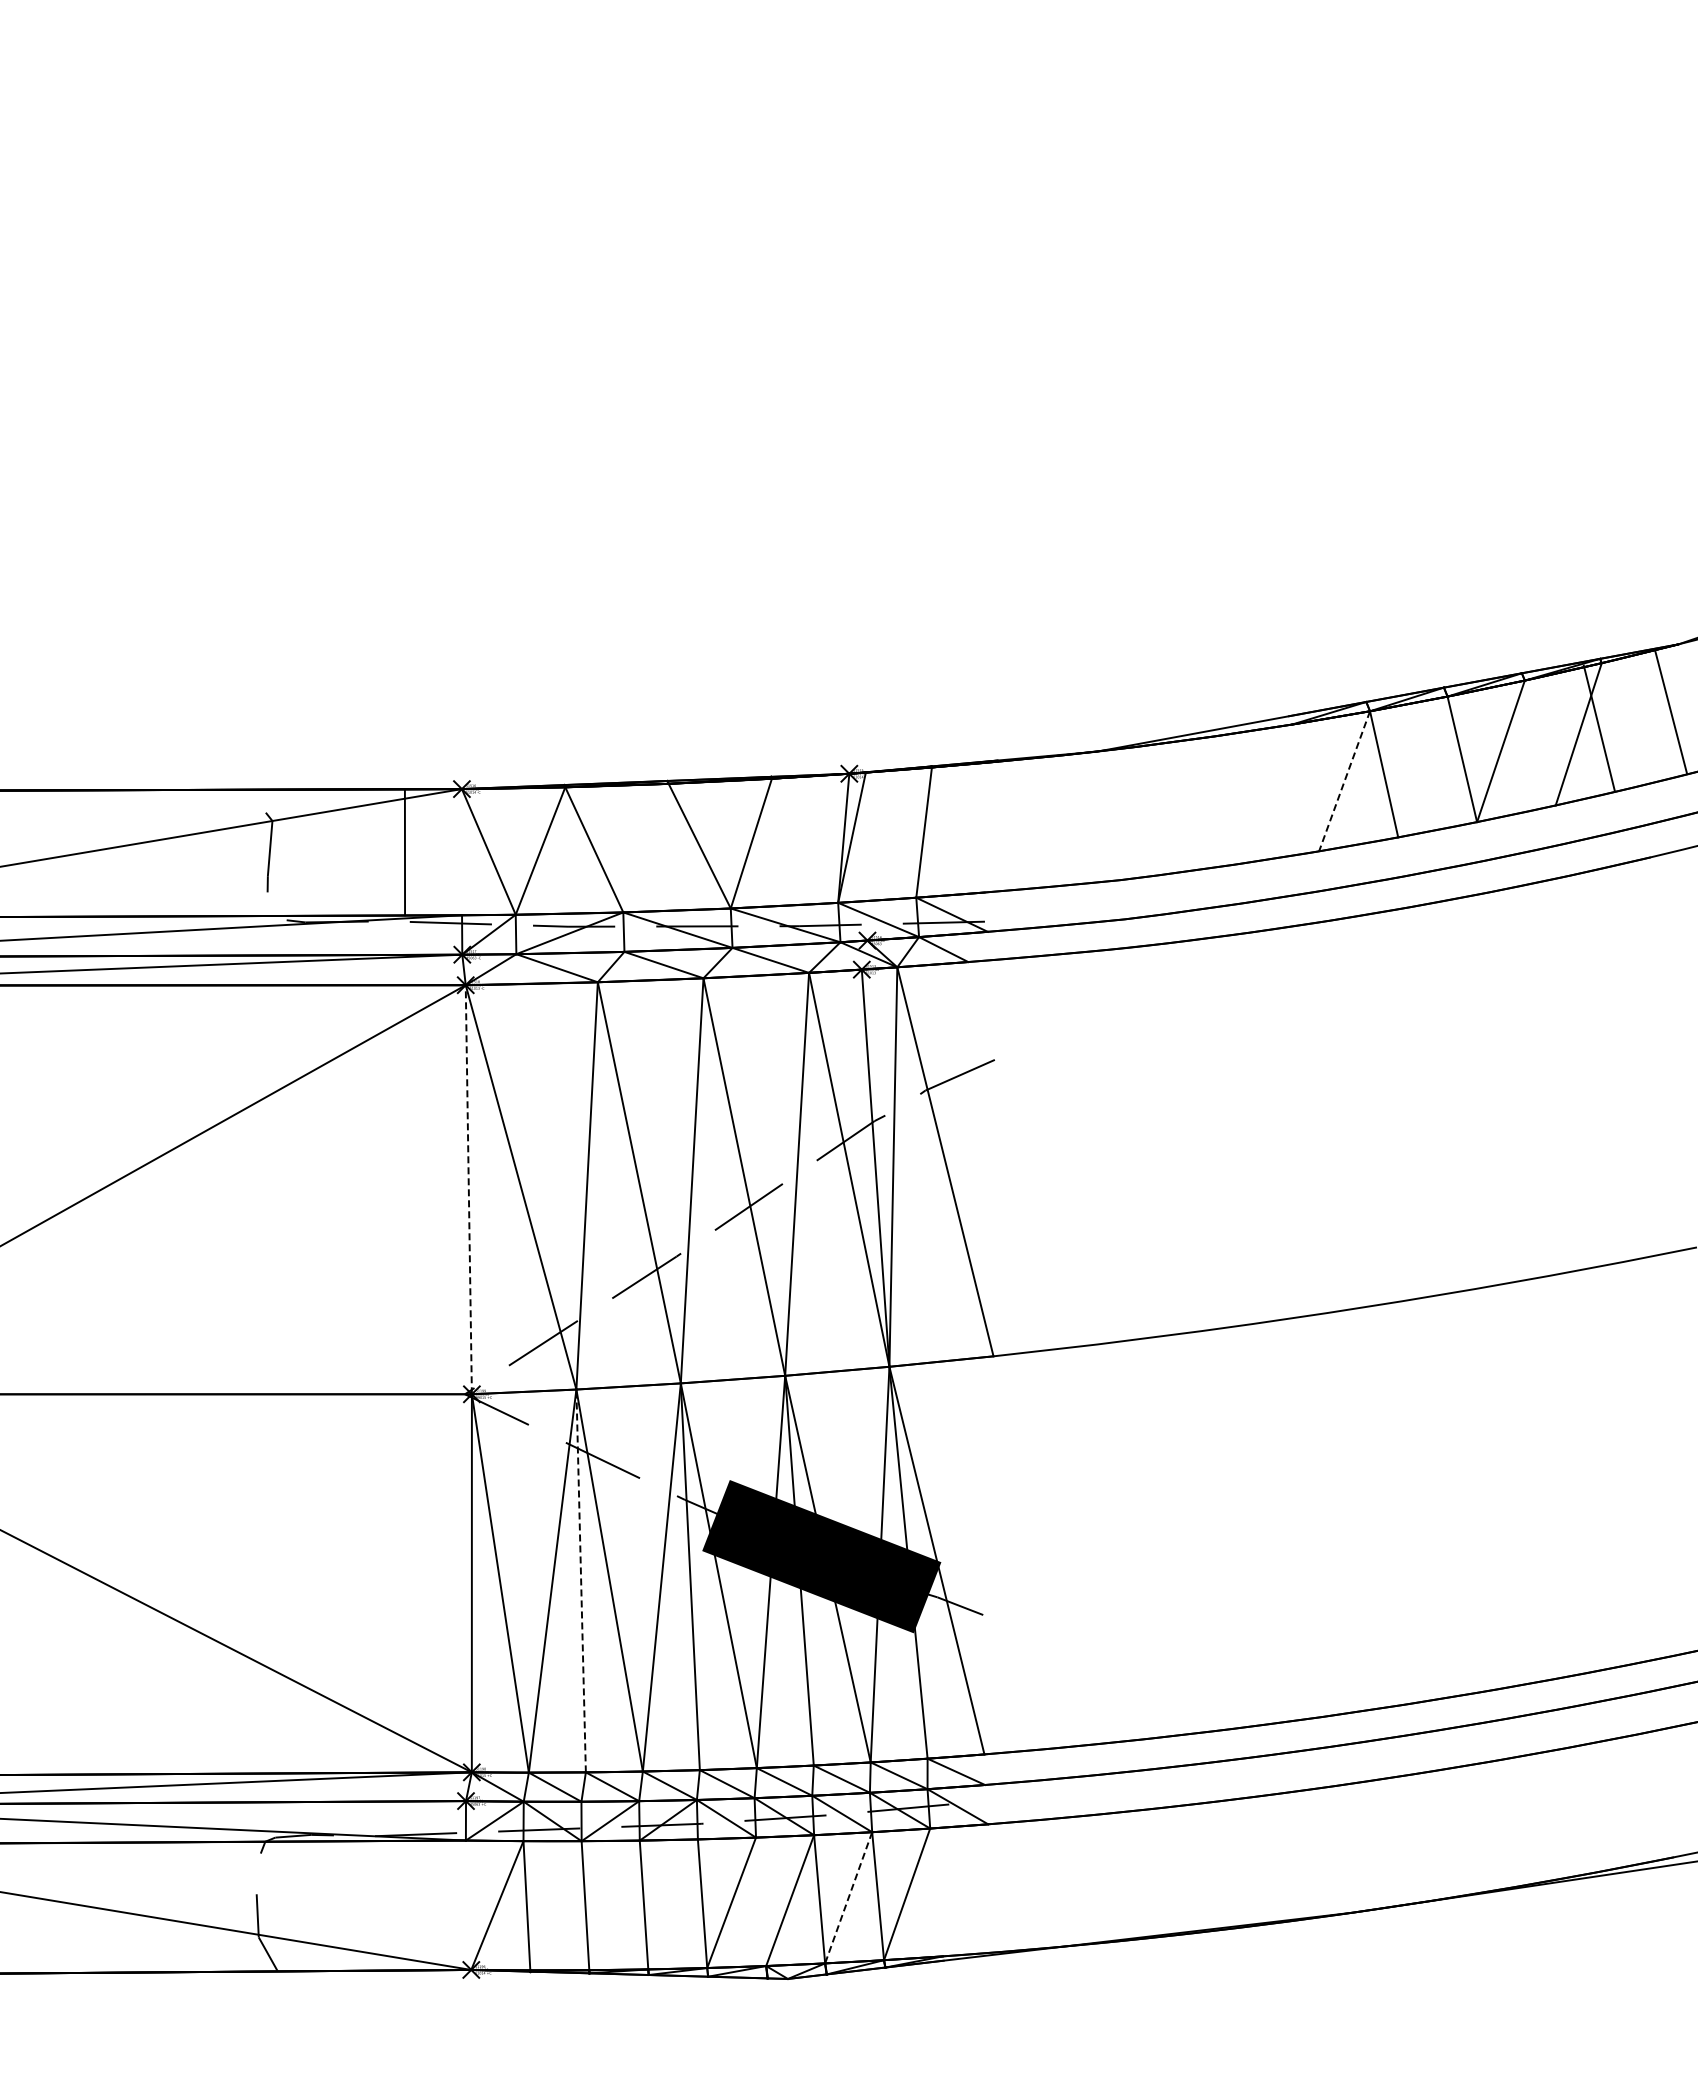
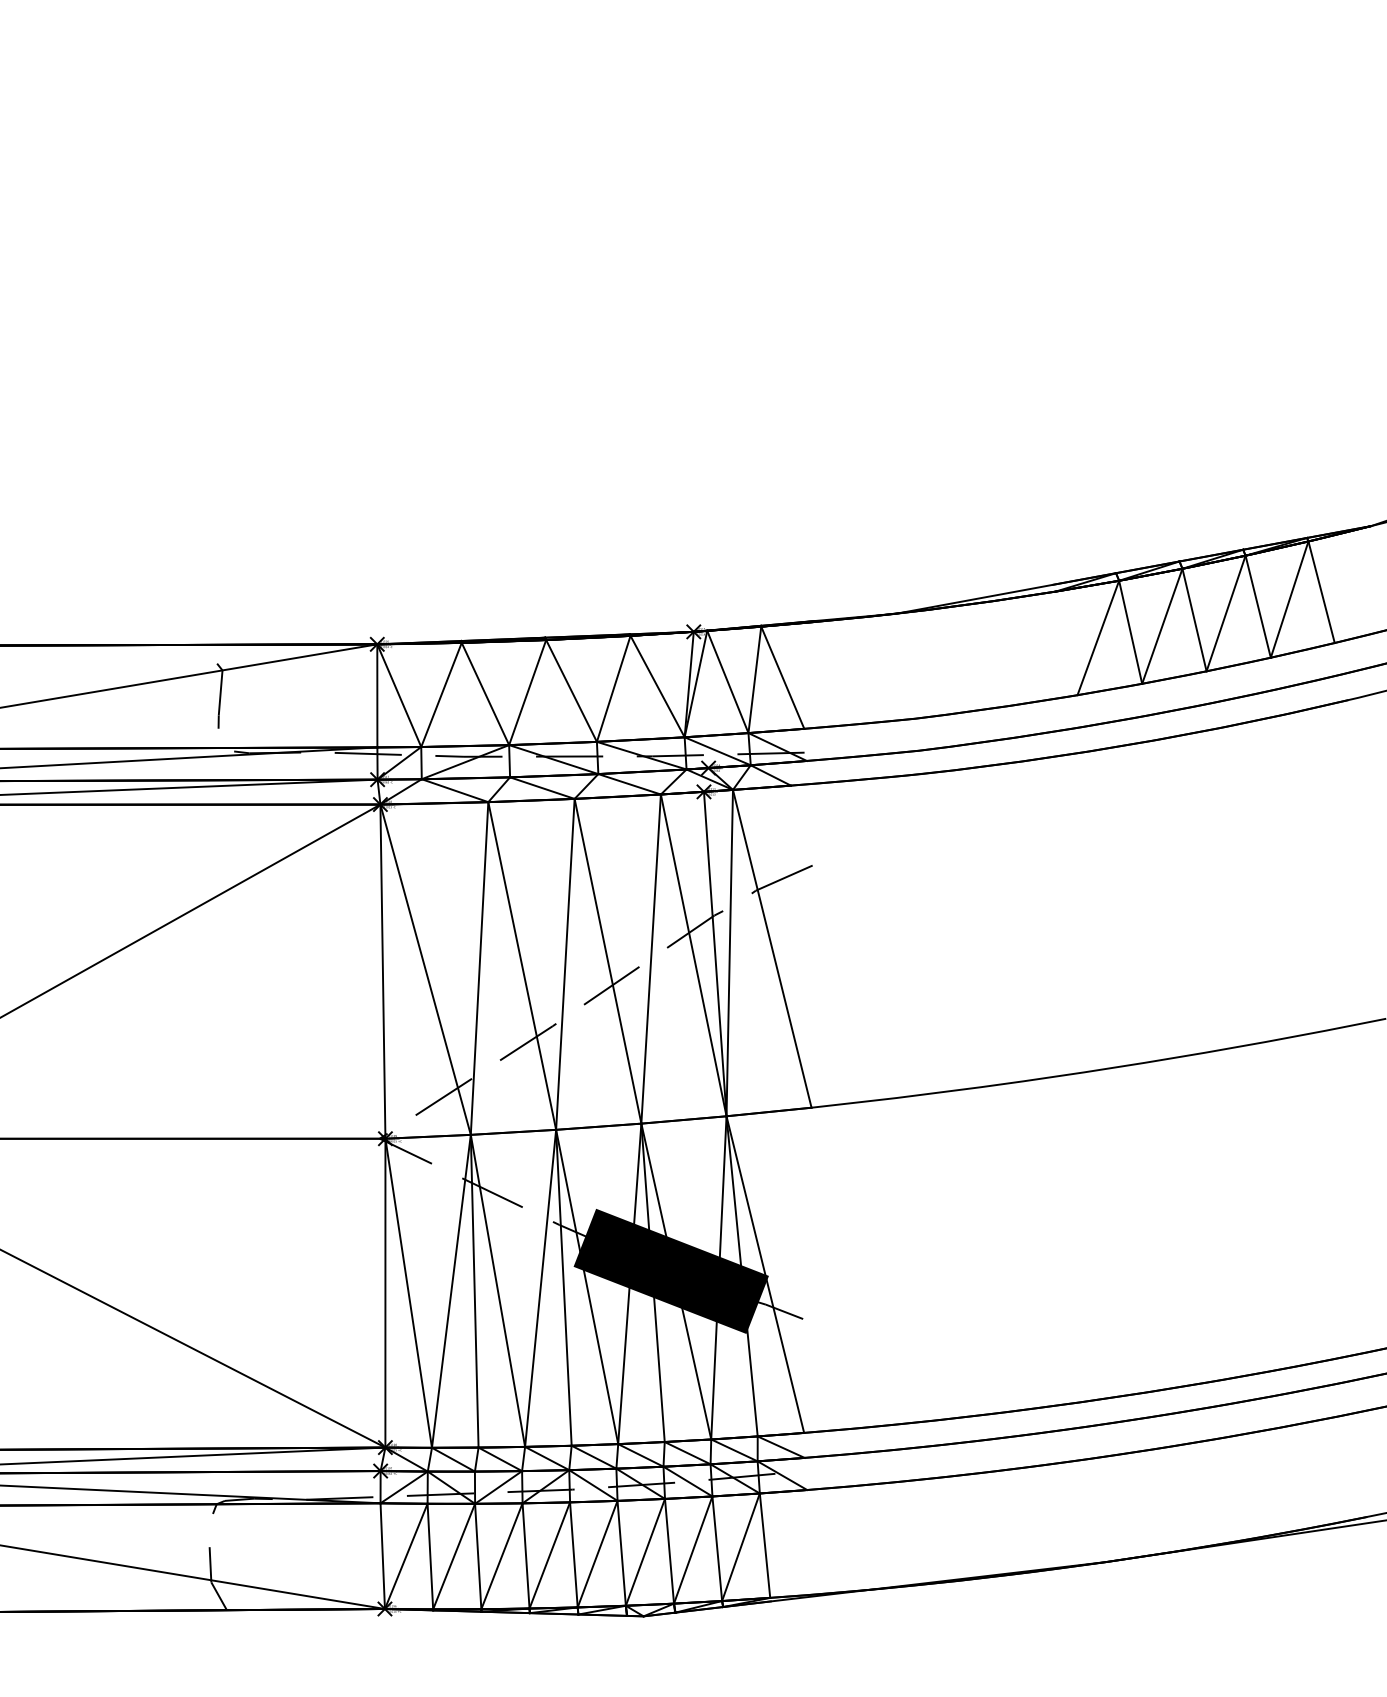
line: (1670, 711) -> (1321, 592), moved
line: (1598, 727) -> (1257, 606), moved
line: (1422, 766) -> (1161, 625), added
line: (1344, 781) -> (1098, 638), dashed -> solid
line: (957, 829) -> (782, 677), added
line: (890, 834) -> (727, 681), added
line: (804, 840) -> (657, 686), added
line: (645, 847) -> (527, 692), added
line: (404, 852) -> (376, 696), moved
line: (468, 1189) -> (382, 971), dashed -> solid
line: (581, 1580) -> (474, 1290), dashed -> solid
line: (936, 1892) -> (764, 1545), added
line: (848, 1897) -> (693, 1549), dashed -> solid
line: (761, 1901) -> (622, 1553), added
line: (468, 1904) -> (382, 1555), added
line: (672, 1904) -> (549, 1555), added
line: (555, 1905) -> (453, 1556), added
line: (614, 1905) -> (501, 1556), added

